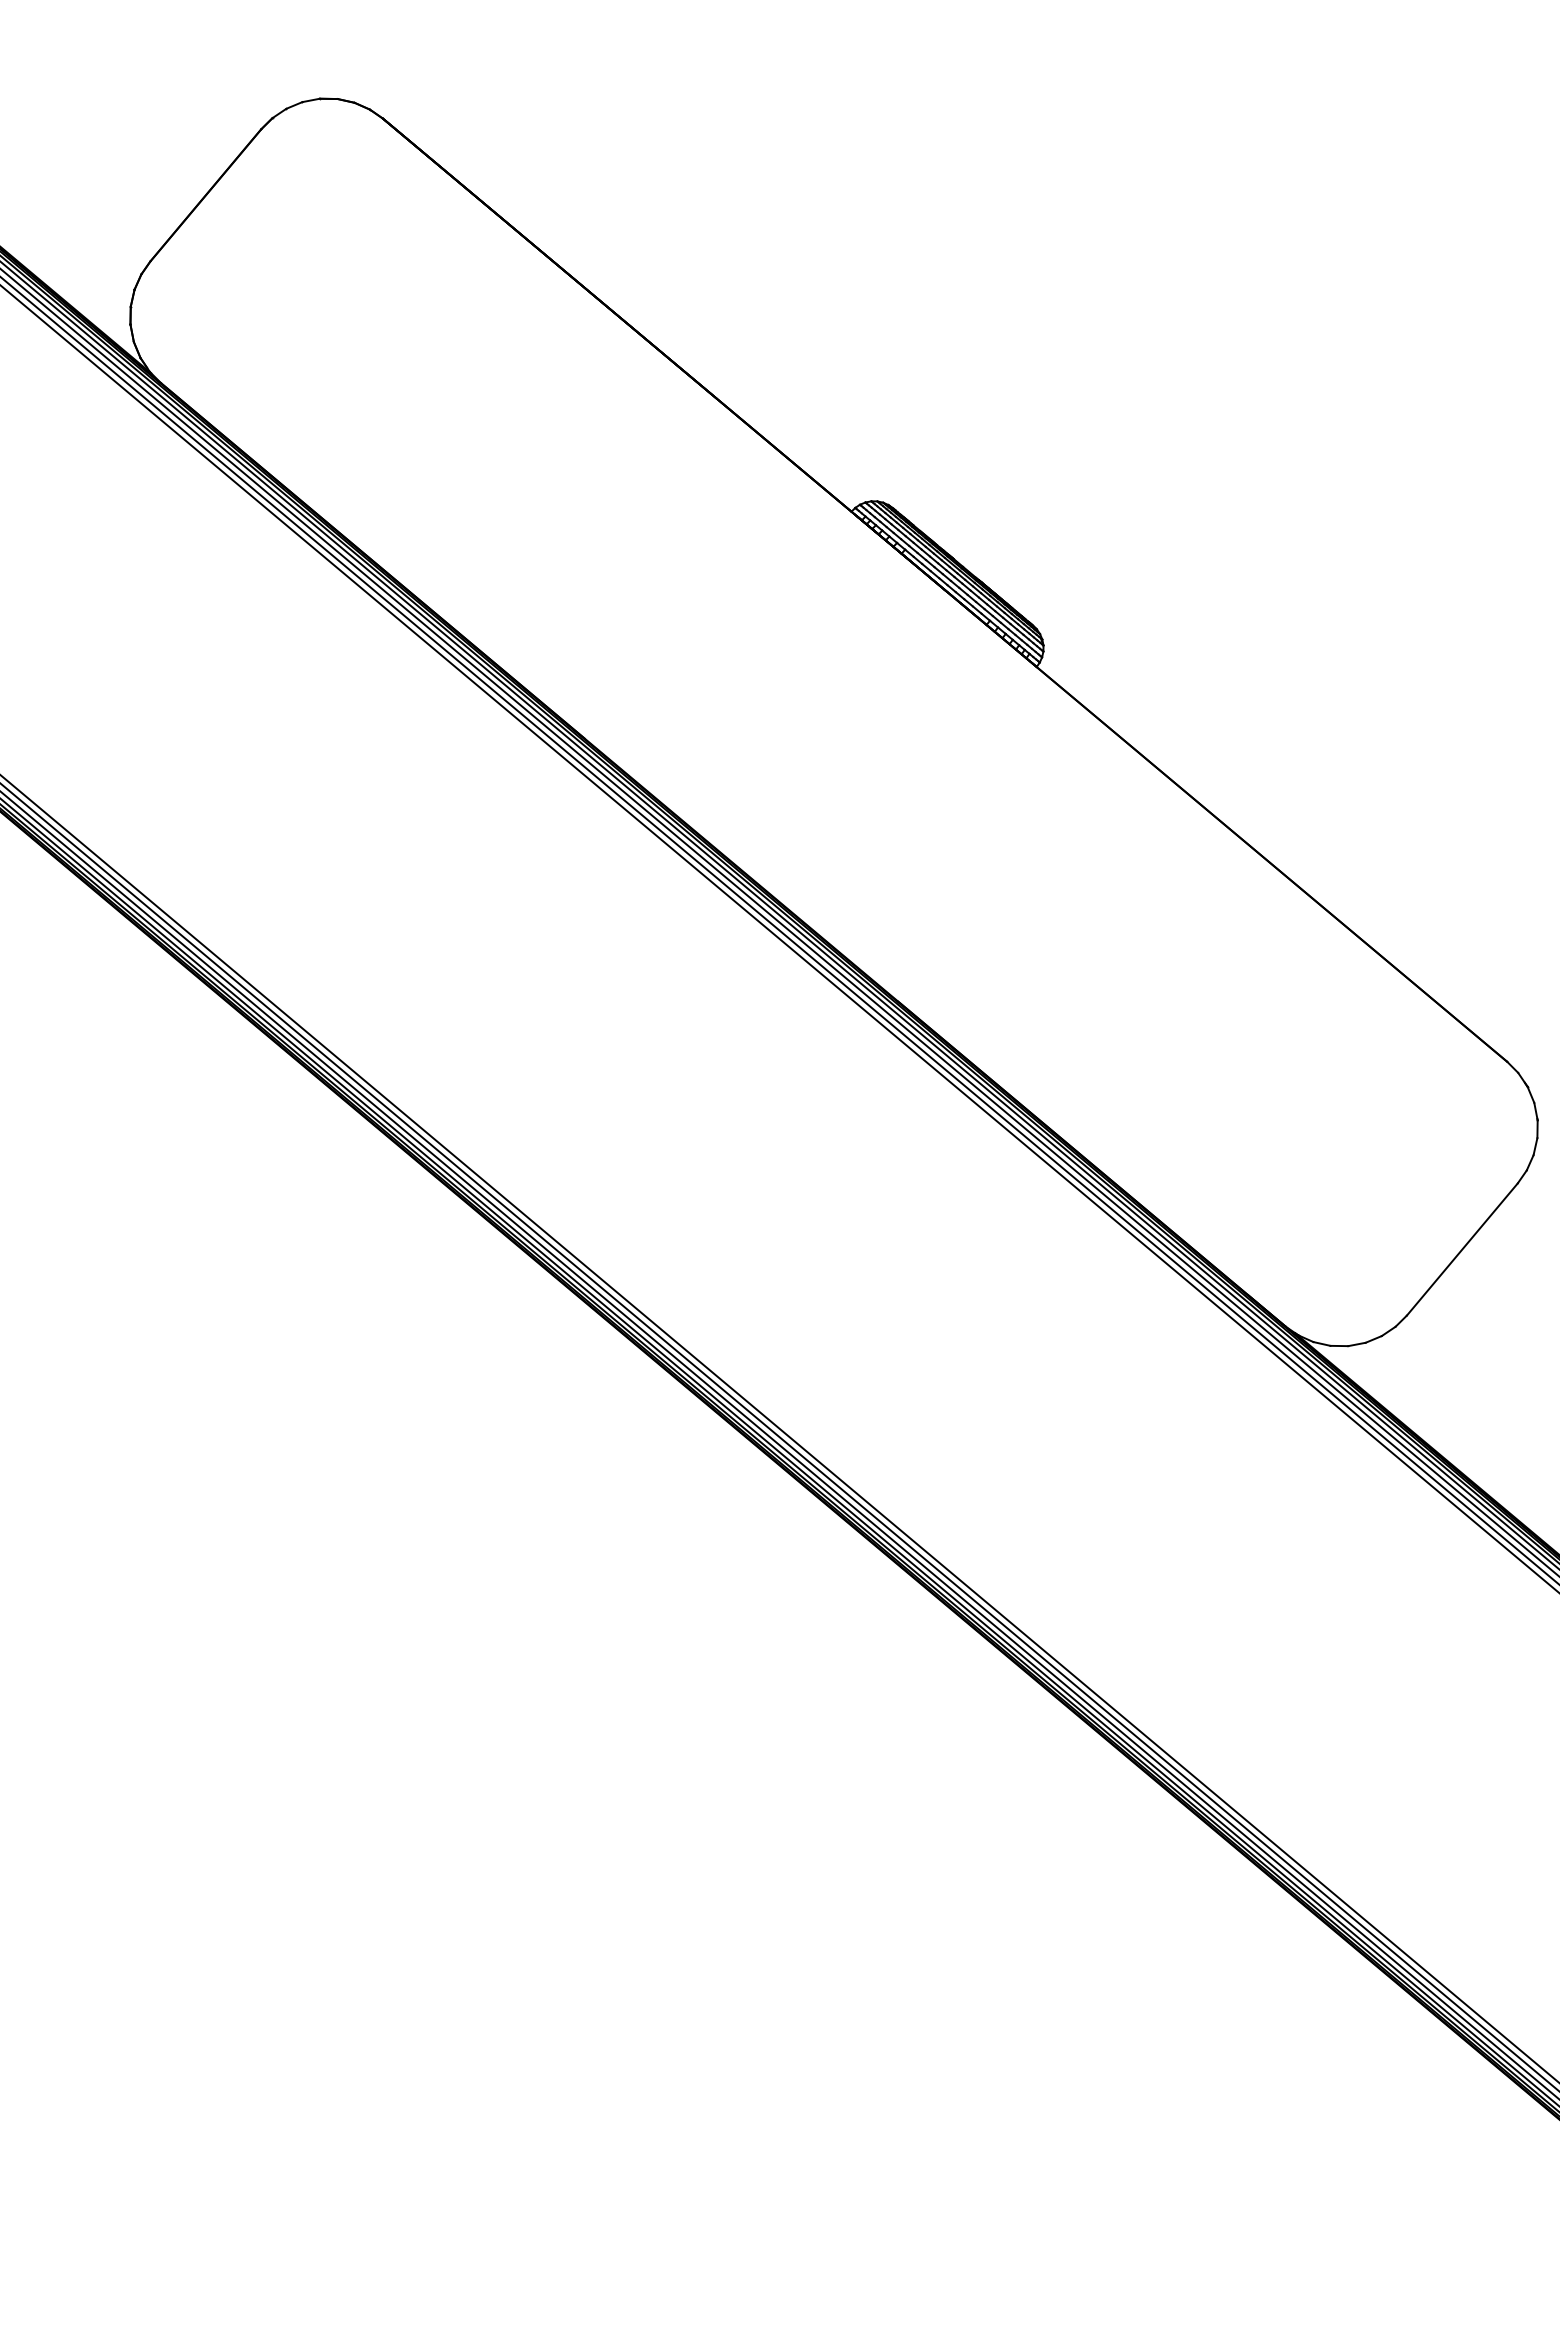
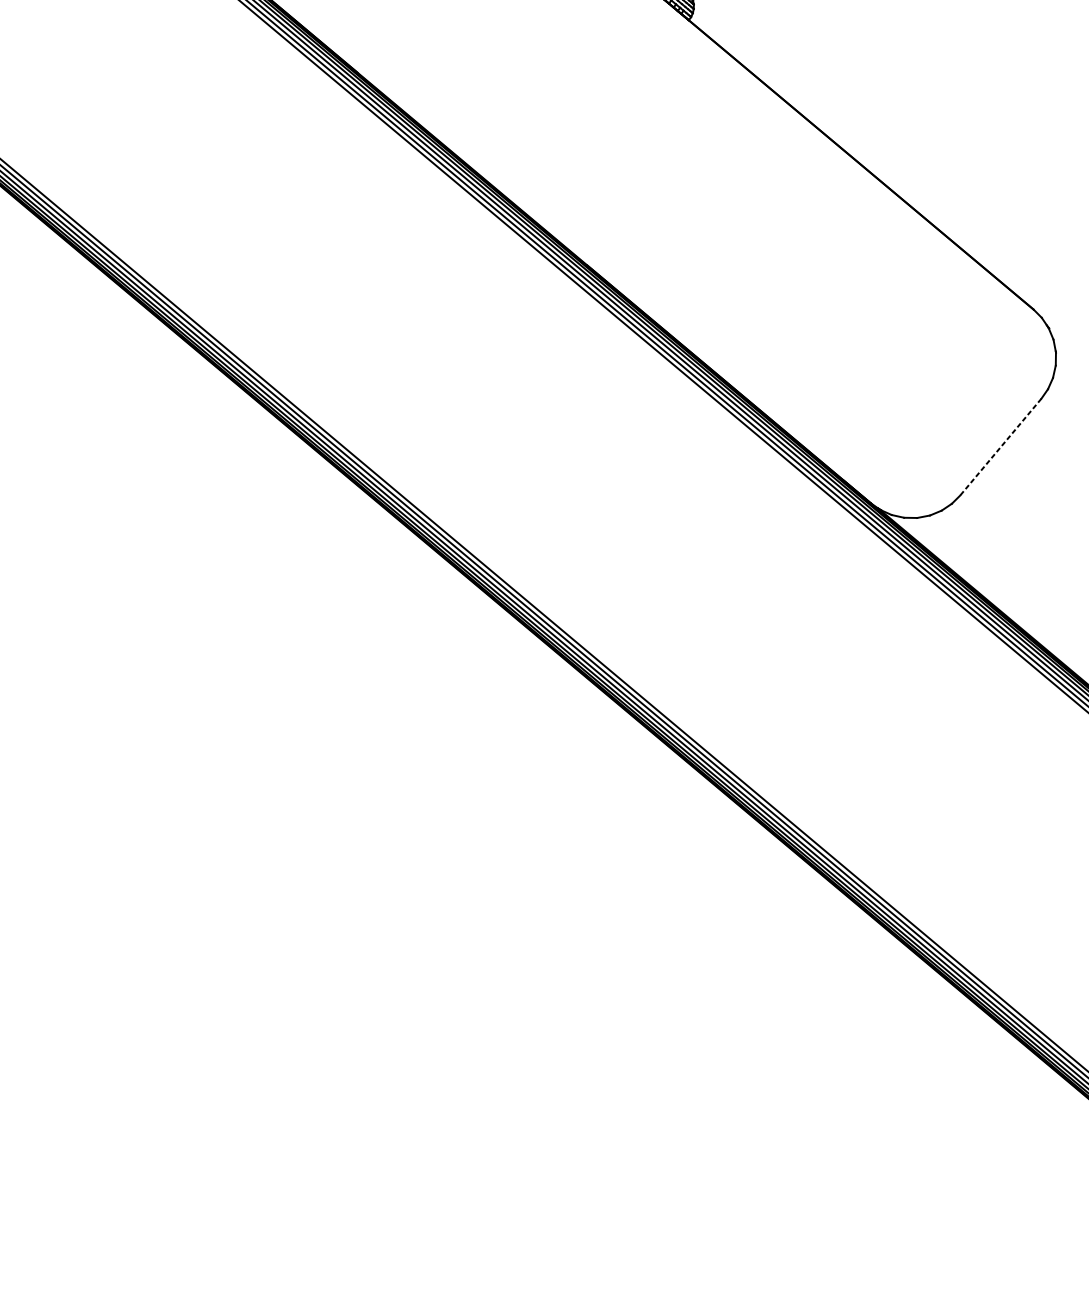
line: (1462, 1249) -> (1000, 447), solid -> dashed

